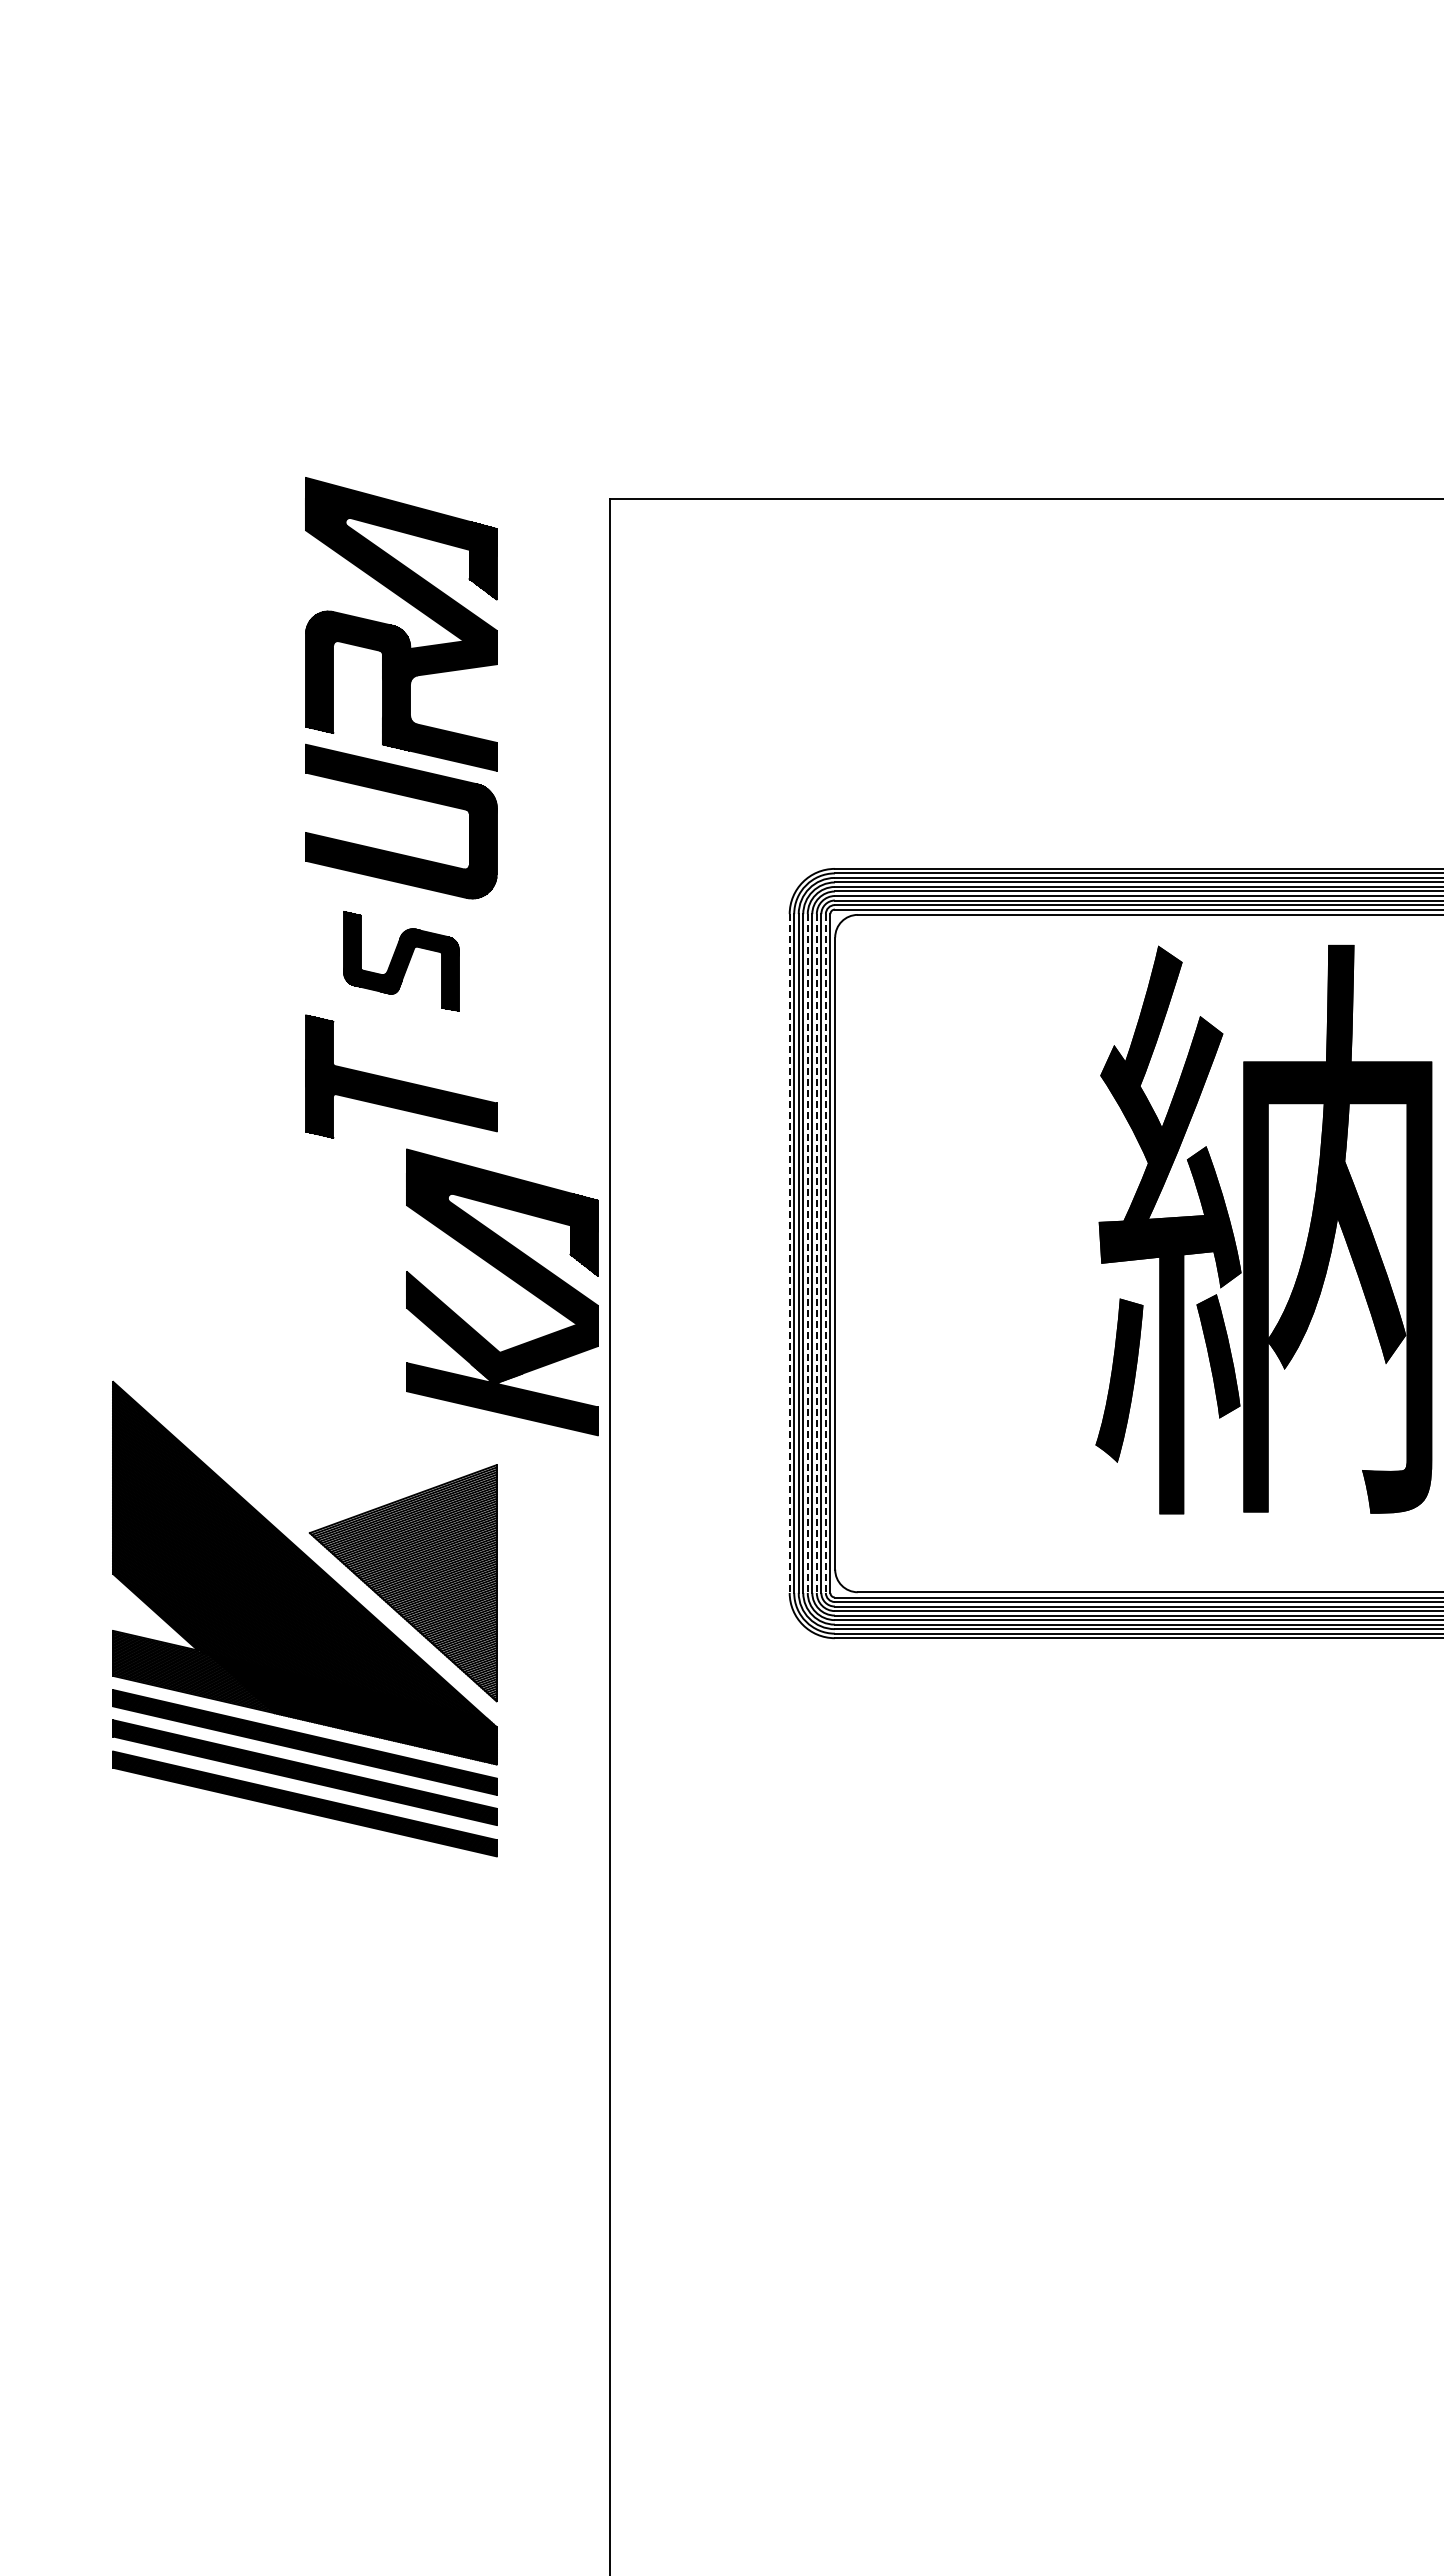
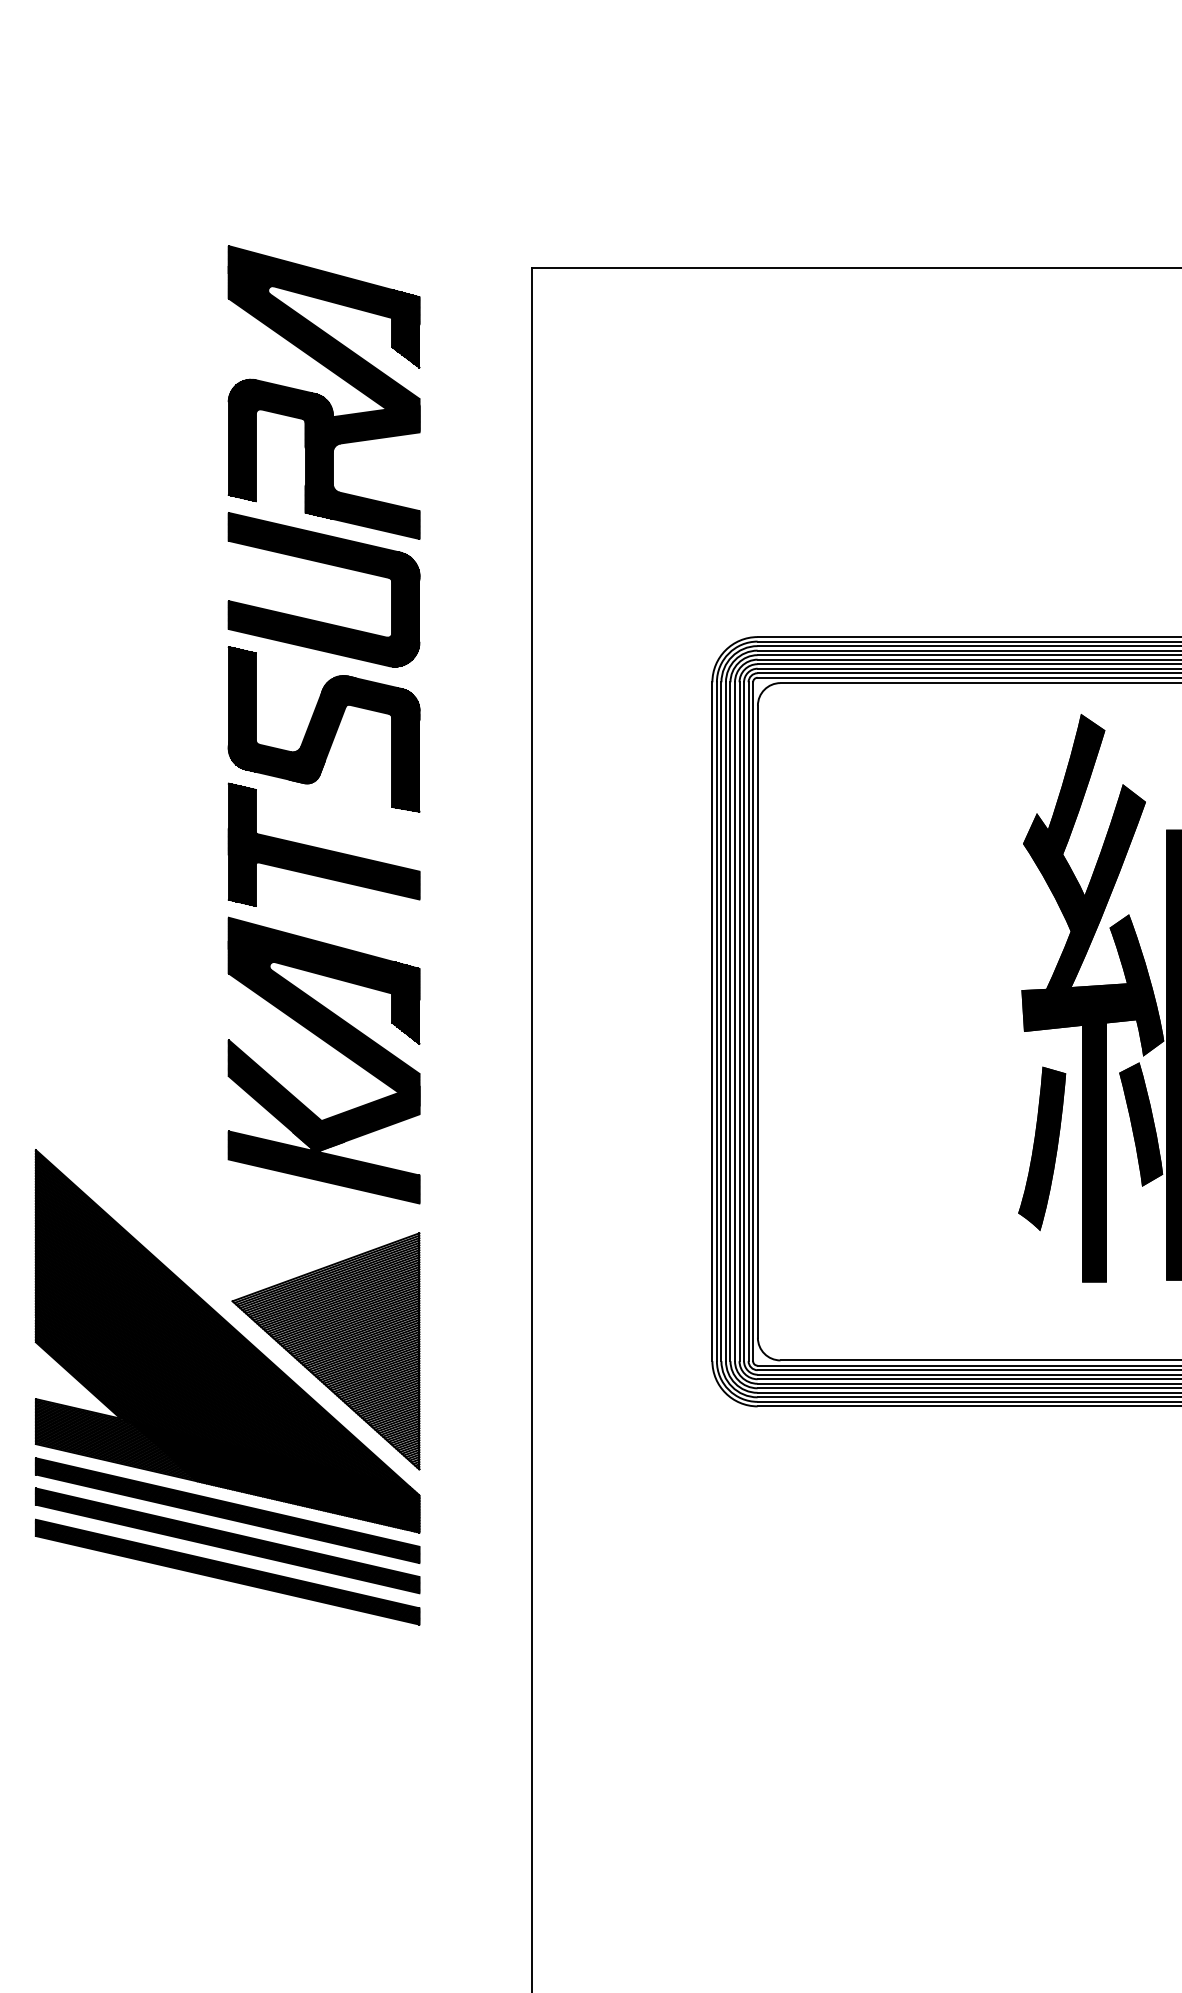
part: (401, 961) -> (324, 729), size x1.67
line: (789, 1254) -> (712, 1022), dashed -> solid
line: (807, 1254) -> (730, 1022), dashed -> solid
line: (816, 1254) -> (739, 1022), dashed -> solid
line: (825, 1254) -> (748, 1022), dashed -> solid
part: (512, 1280) -> (334, 1048), moved

